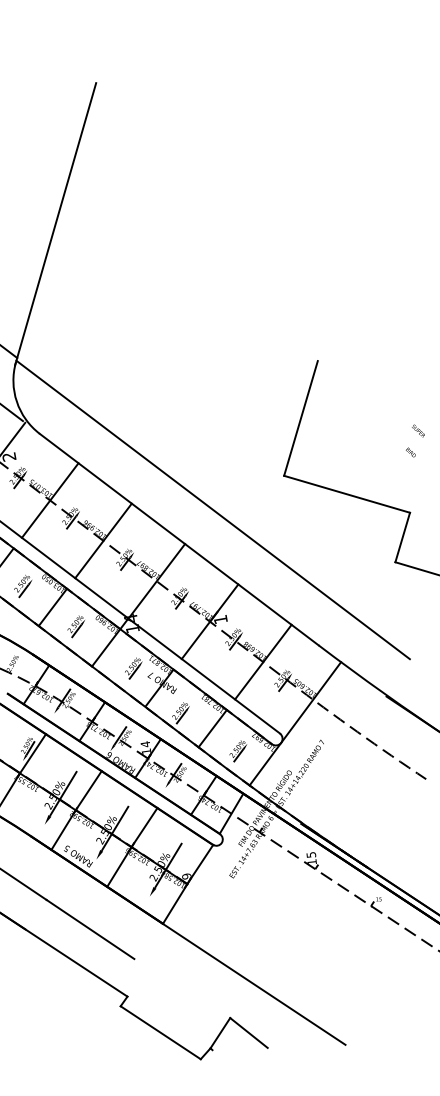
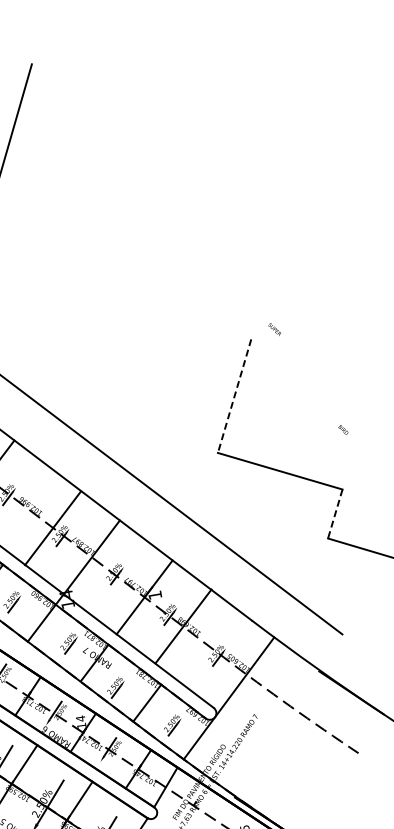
line: (300, 418) -> (234, 396), solid -> dashed
text: (418, 430) -> (274, 328), moved
line: (402, 537) -> (335, 513), solid -> dashed
line: (103, 540) -> (53, 527), moved
line: (263, 661) -> (183, 625), moved

